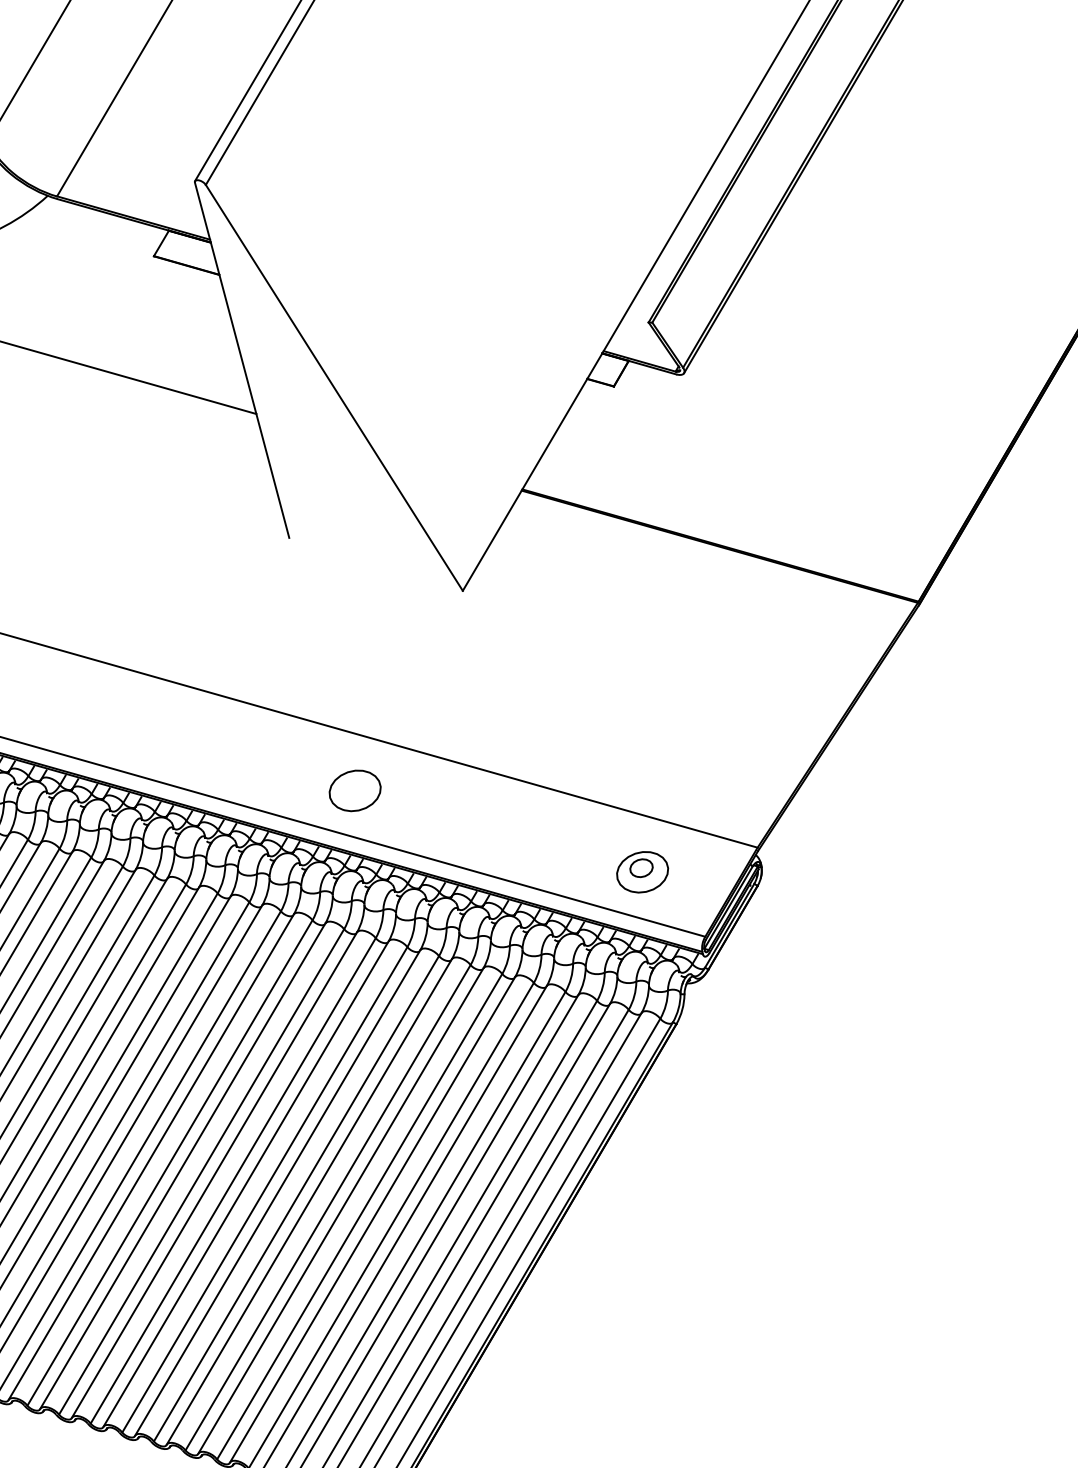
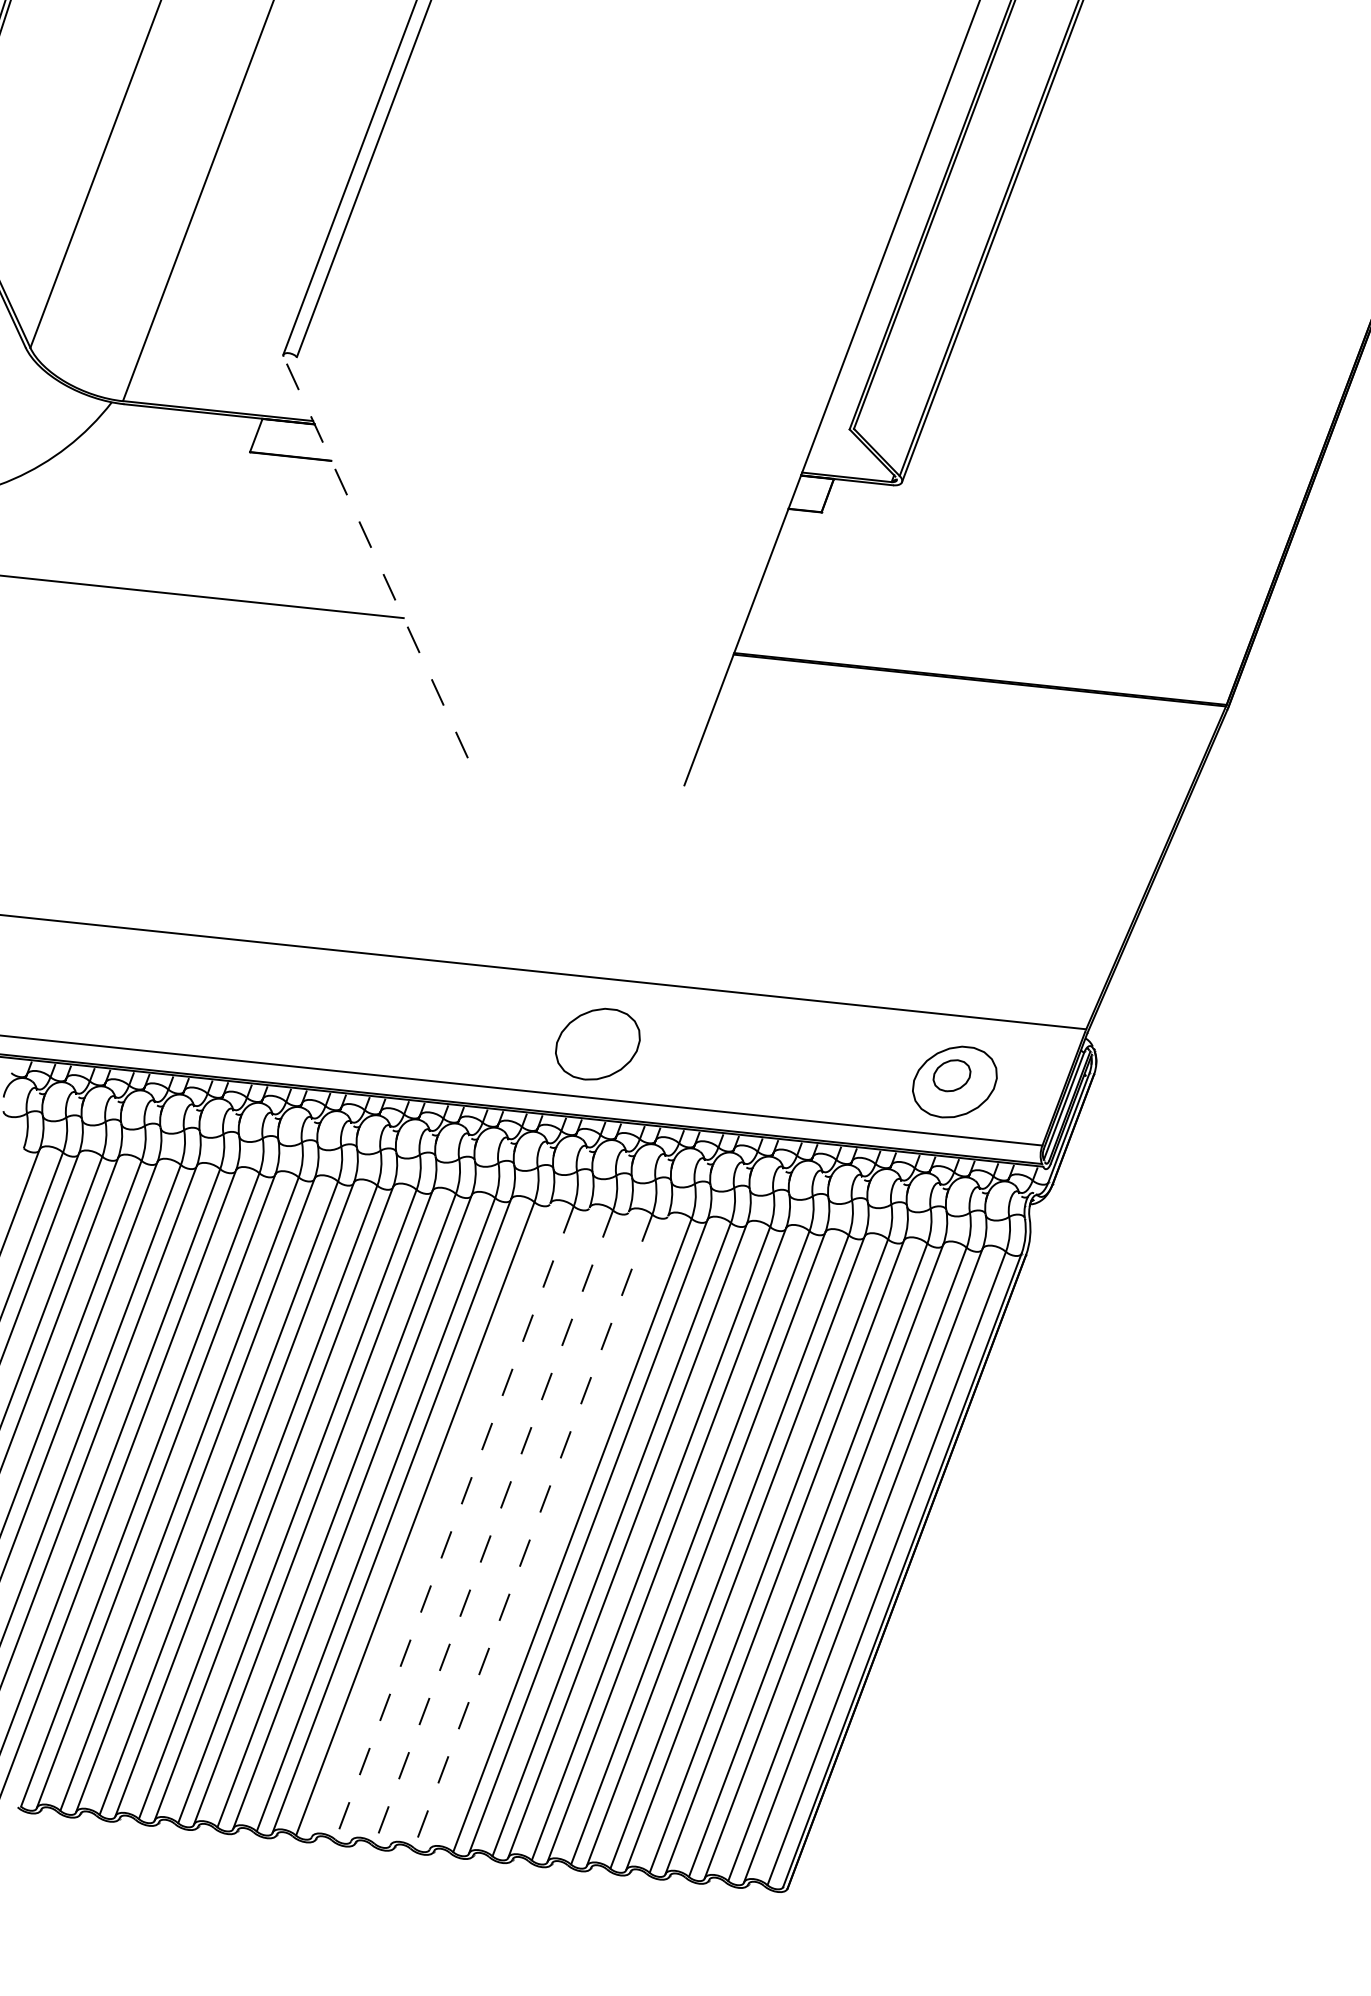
line: (241, 360) -> (375, 557), solid -> dashed
line: (334, 388) -> (490, 571), removed
part: (354, 790) -> (597, 1044), size x1.4
part: (642, 871) -> (954, 1081), size x1.4
line: (150, 1156) -> (430, 1519), removed
line: (169, 1163) -> (454, 1523), solid -> dashed
line: (182, 1165) -> (470, 1523), removed
line: (201, 1172) -> (493, 1527), solid -> dashed
line: (214, 1175) -> (509, 1528), removed
line: (232, 1180) -> (532, 1531), solid -> dashed
line: (245, 1184) -> (548, 1532), removed

